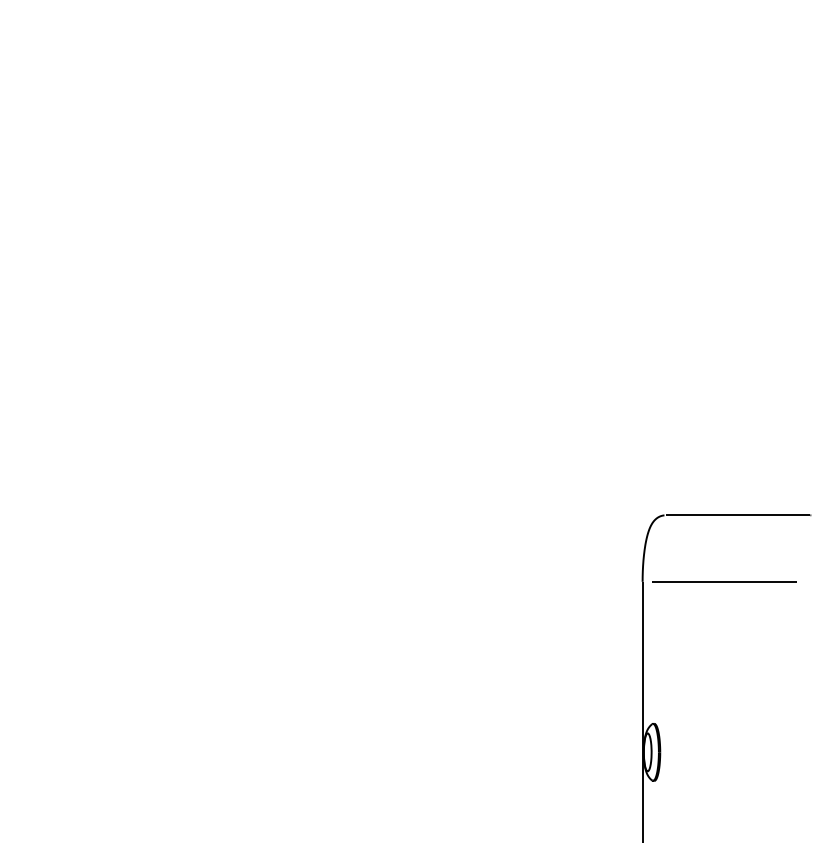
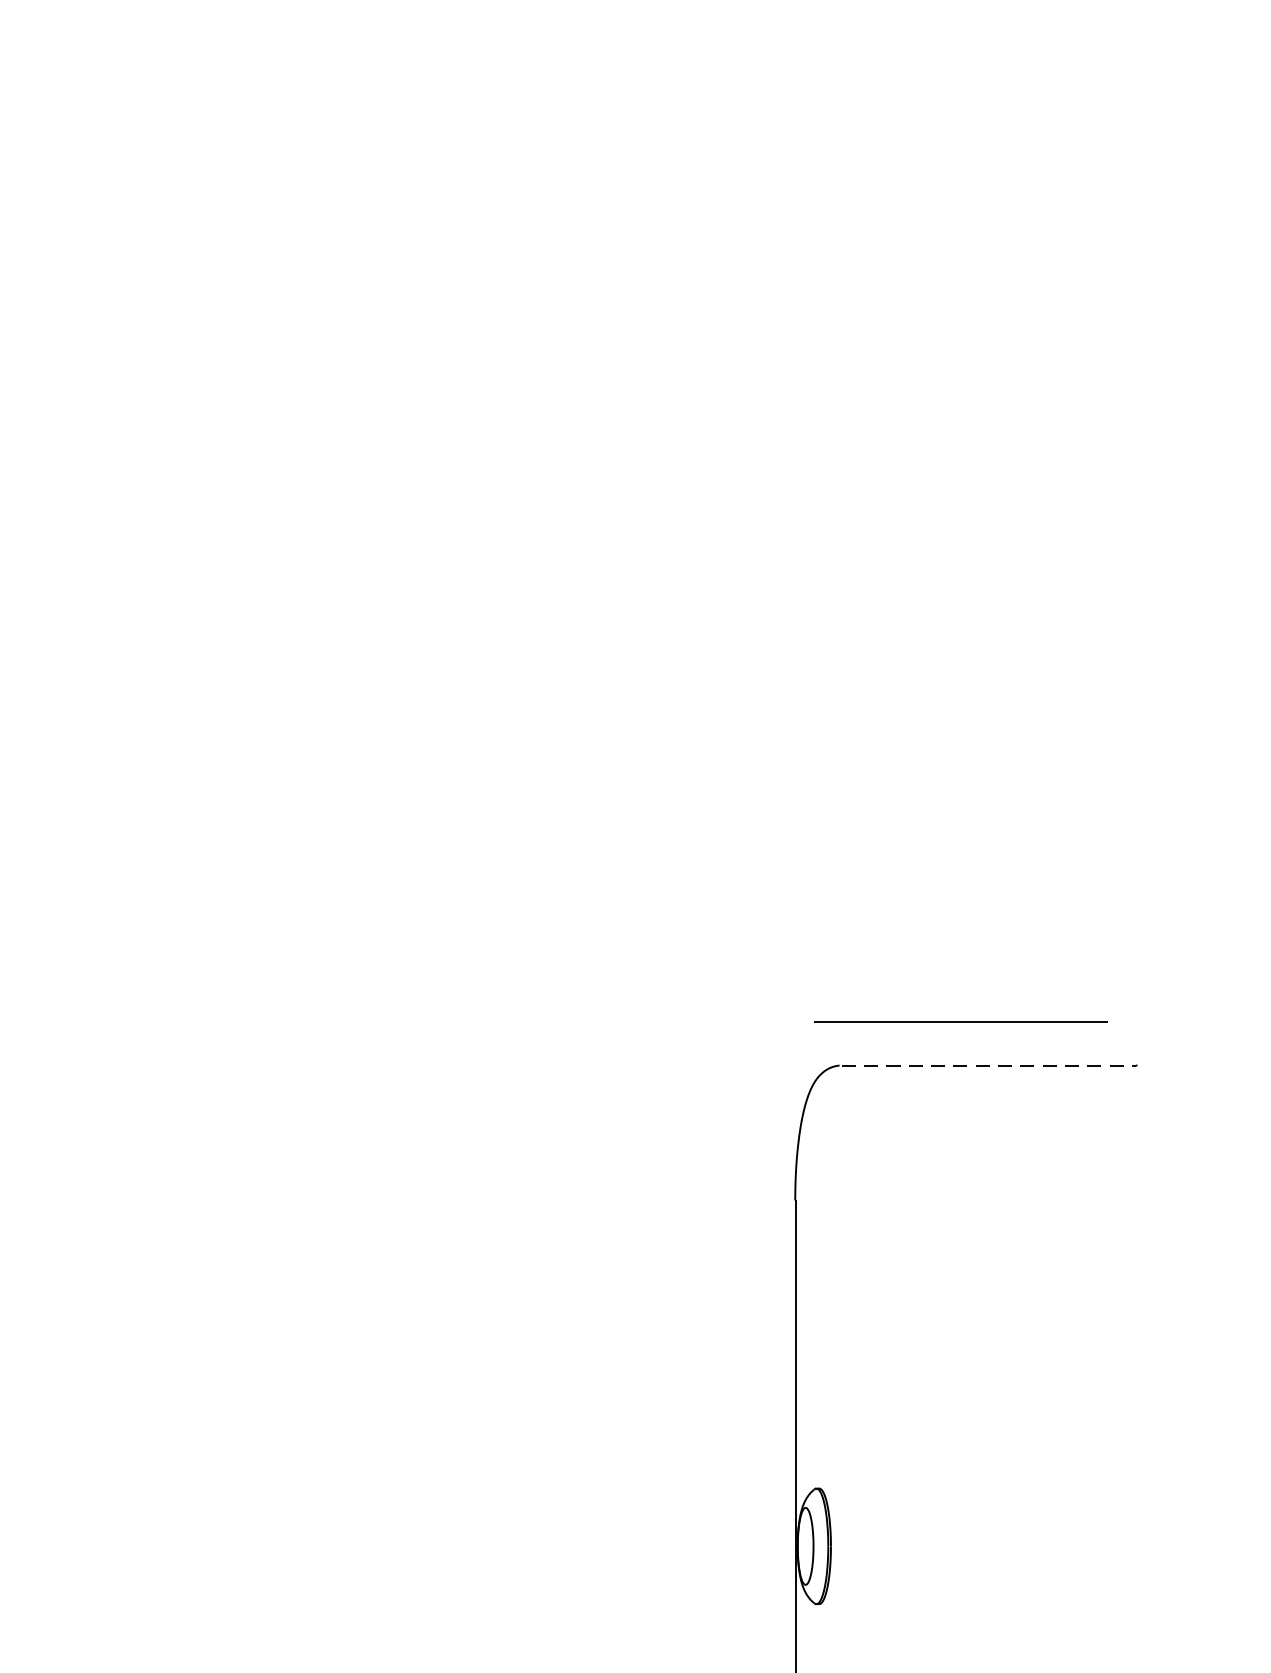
line: (738, 515) -> (989, 1065), solid -> dashed
line: (724, 581) -> (961, 1021), moved

